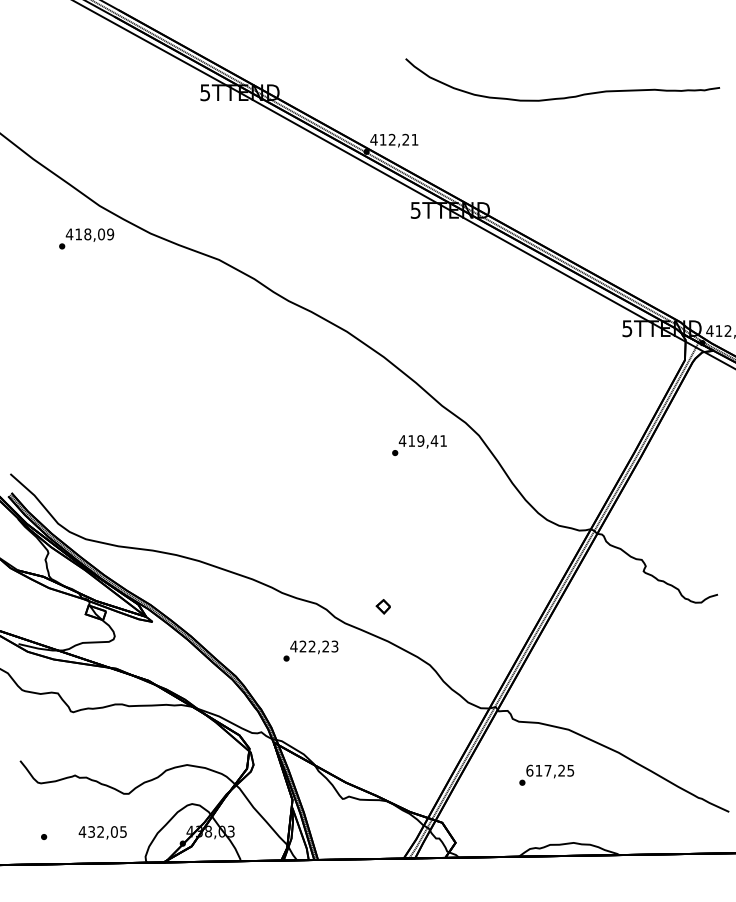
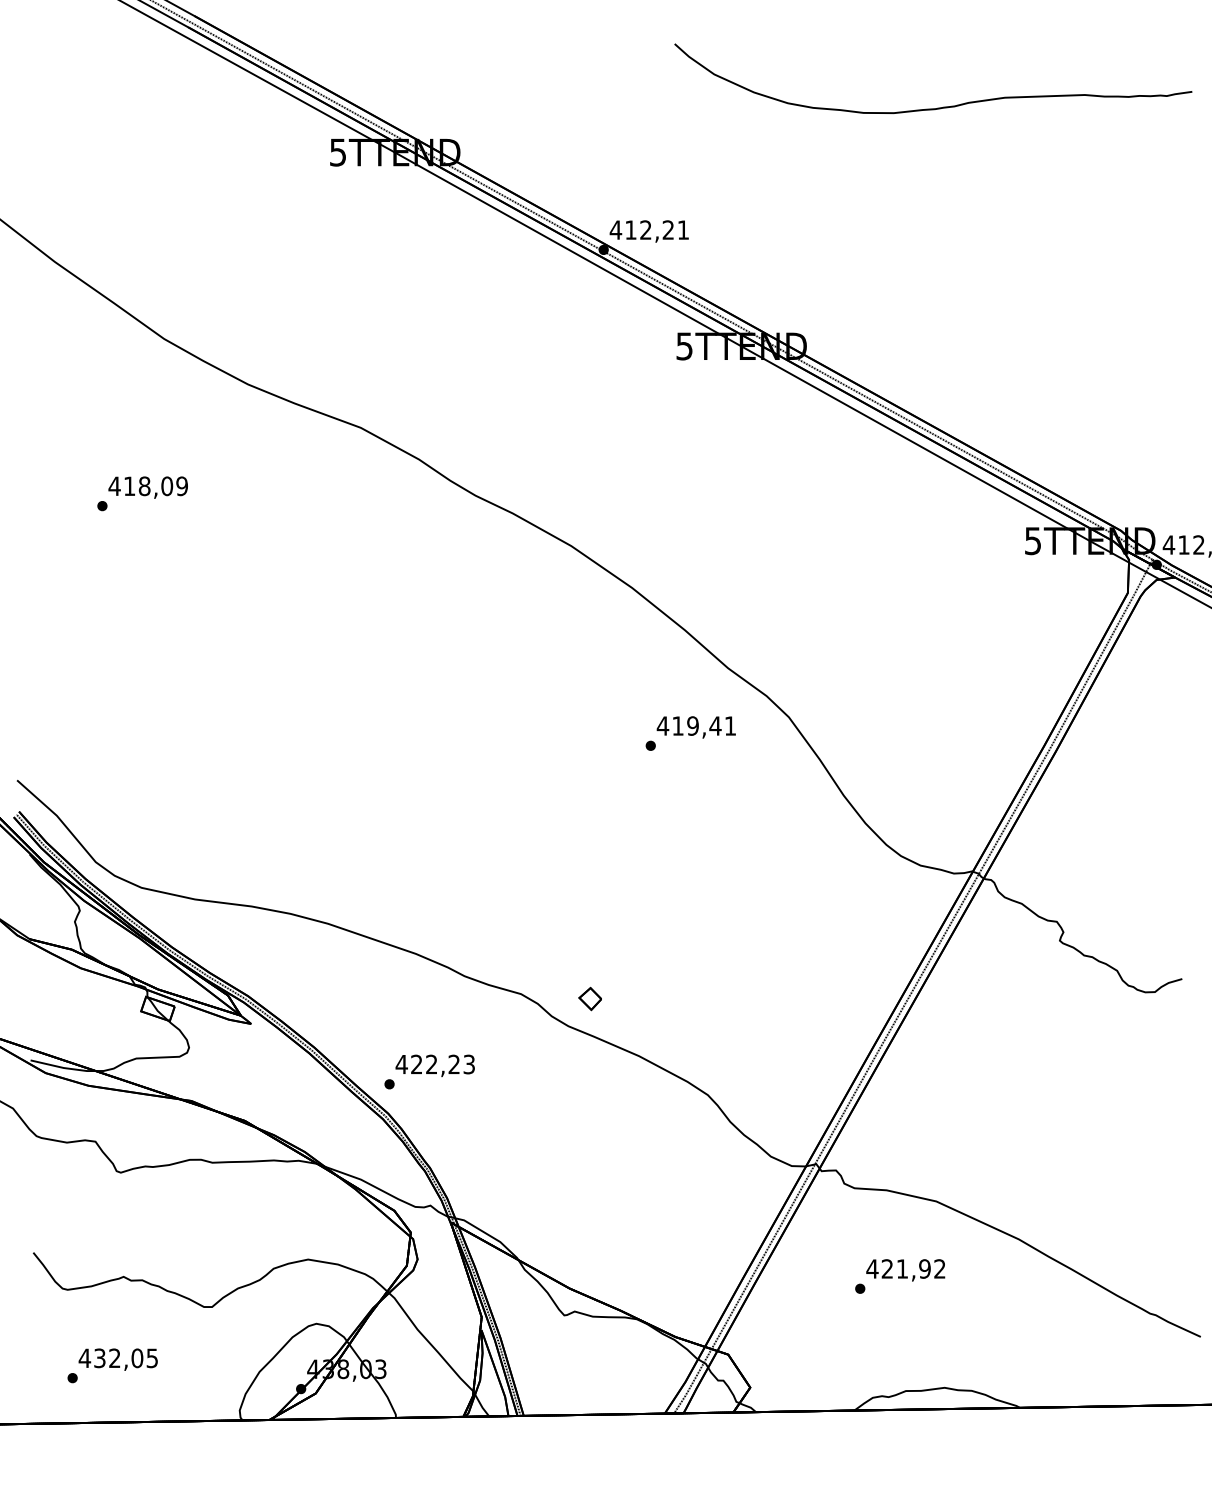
curve: (567, 96) -> (941, 106), moved
text: (86, 238) -> (142, 493), moved
part: (382, 606) -> (588, 998), moved
text: (310, 650) -> (428, 1070), moved
text: (550, 770) -> (906, 1268), 617,25 -> 421,92
text: (102, 832) -> (117, 1359), moved

